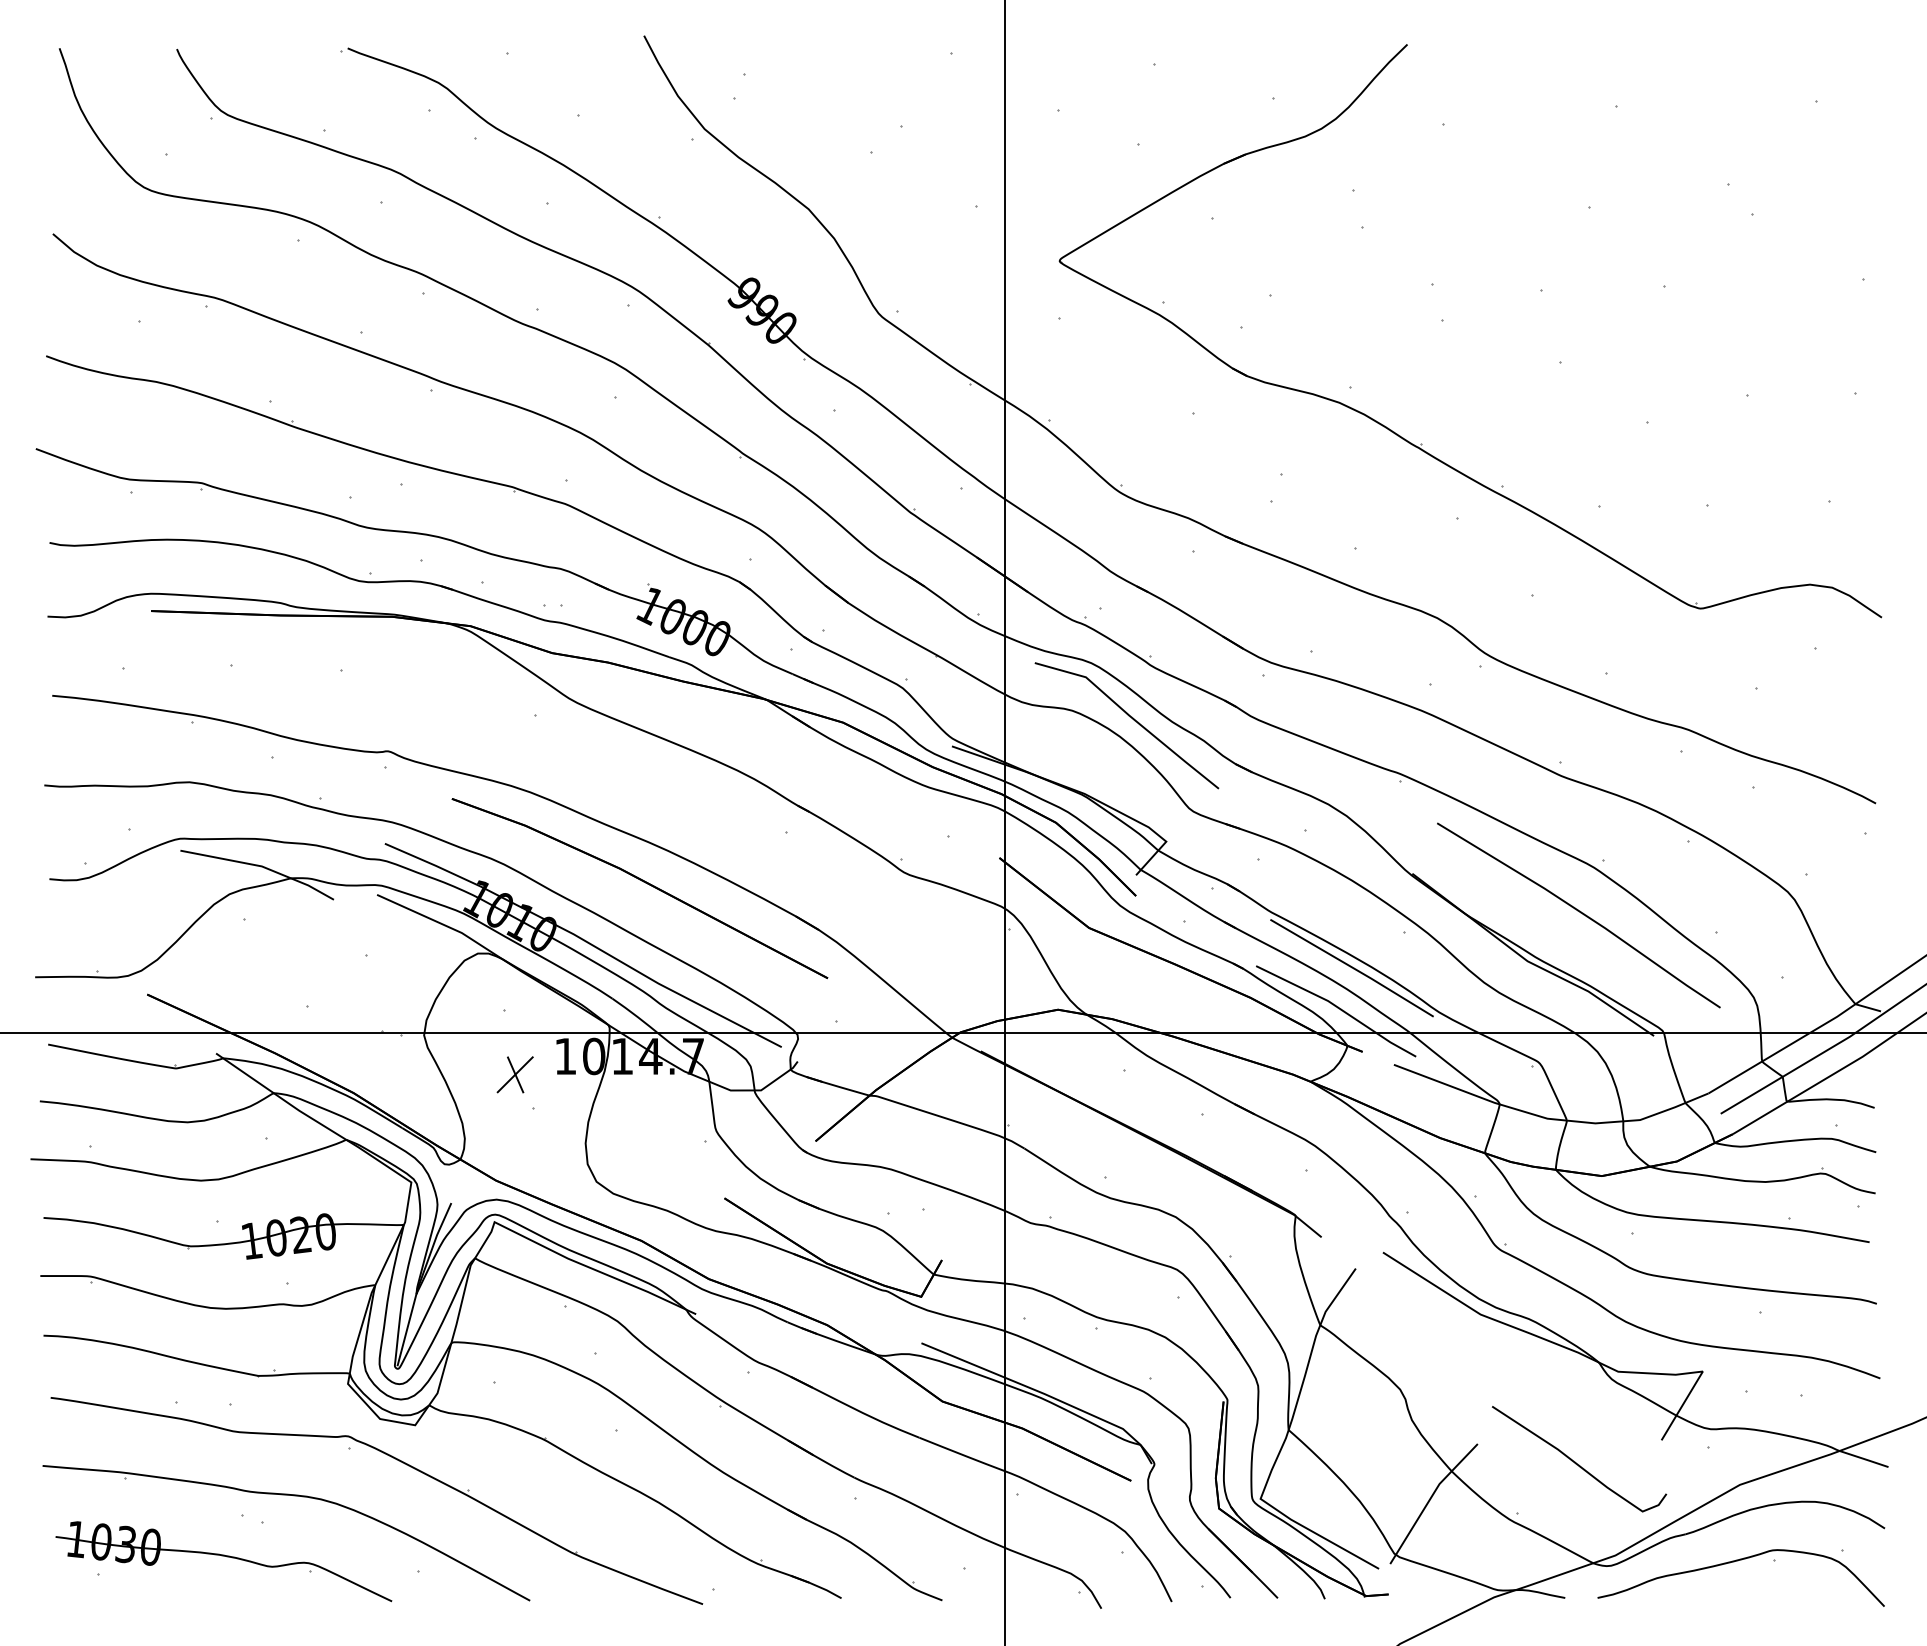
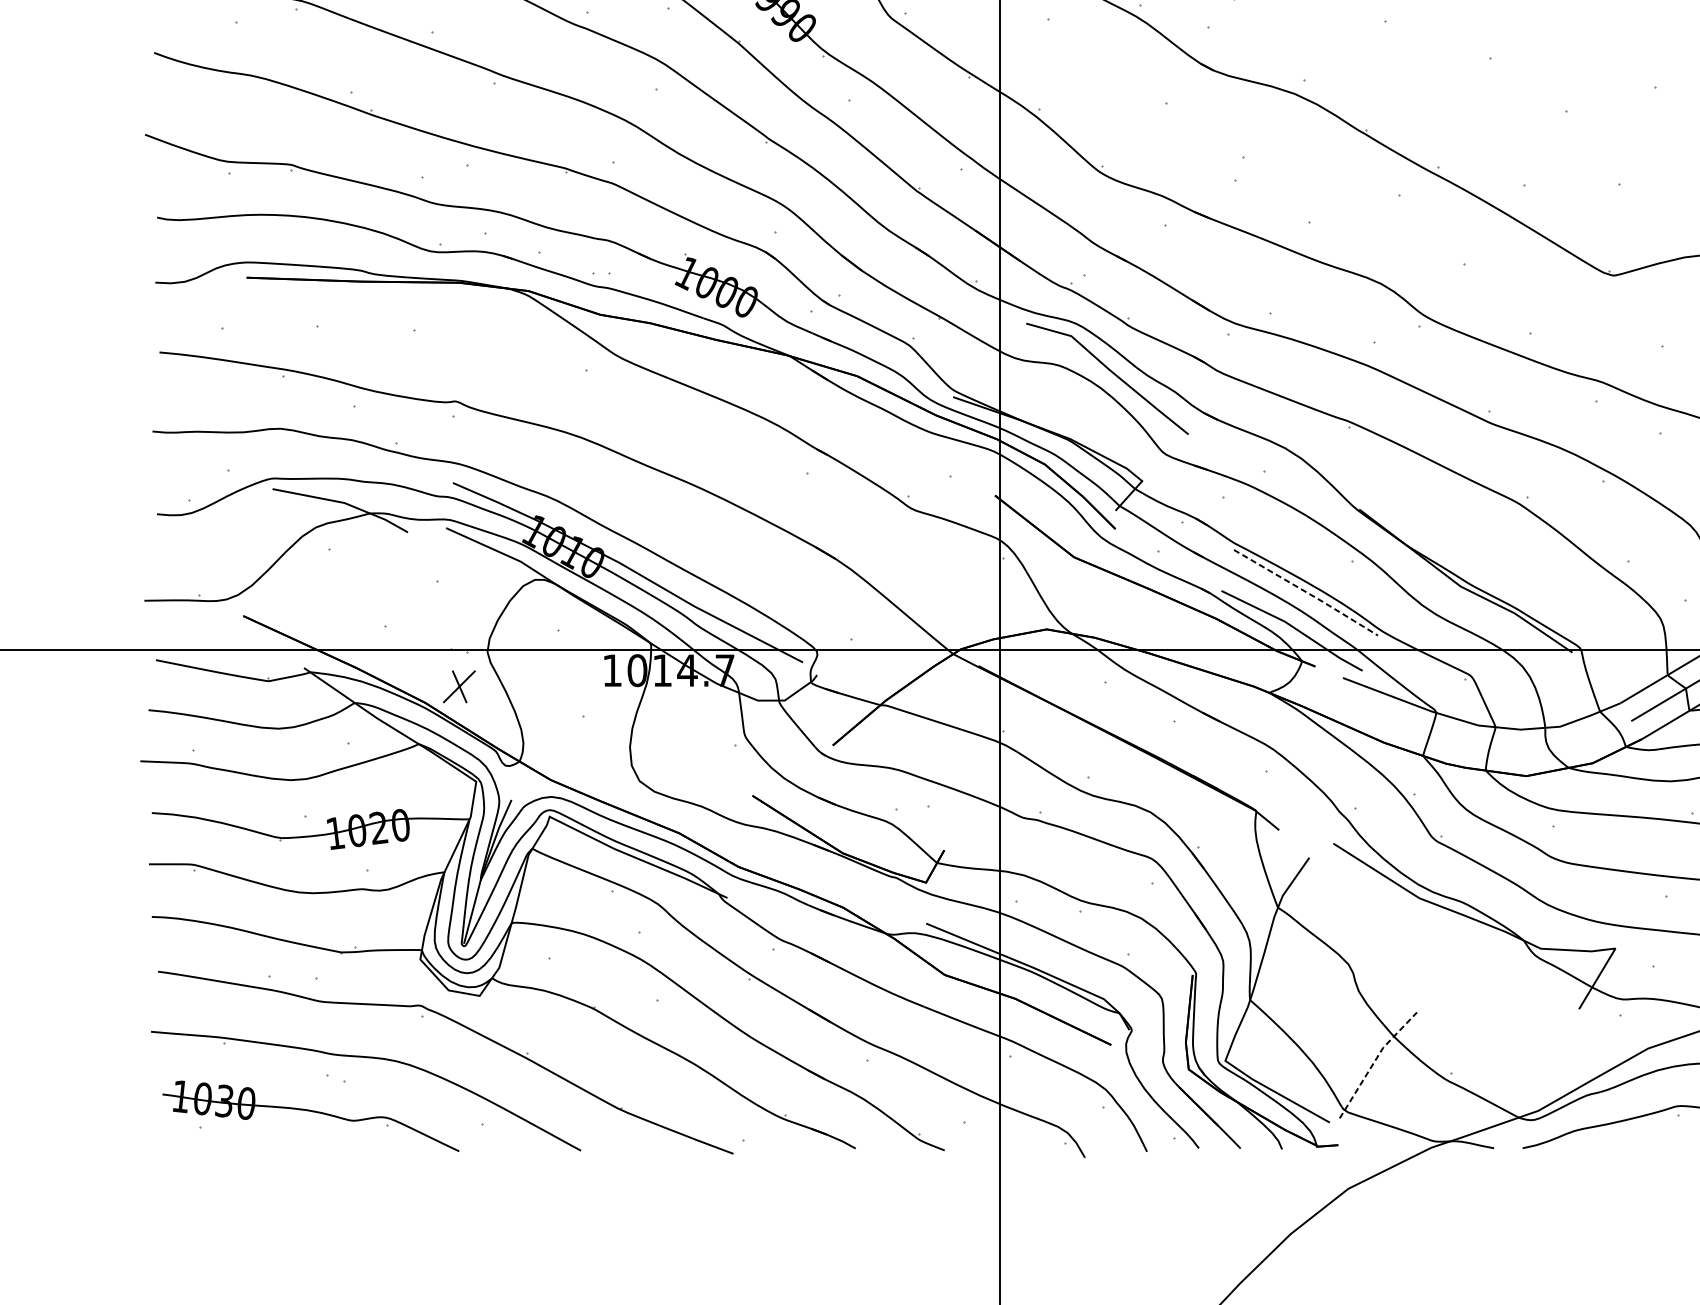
part: (643, 882) -> (681, 517), removed
line: (1580, 913) -> (1507, 544), removed
line: (1353, 967) -> (1307, 592), solid -> dashed
part: (514, 1074) -> (458, 686), moved
curve: (1576, 1462) -> (1504, 1028), removed
line: (1429, 1500) -> (1374, 1062), solid -> dashed

